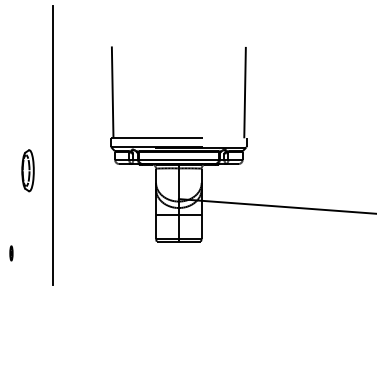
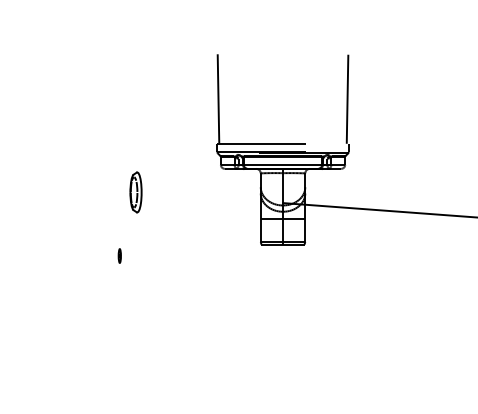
line: (53, 145) -> (160, 150), removed
part: (27, 170) -> (135, 192), moved

